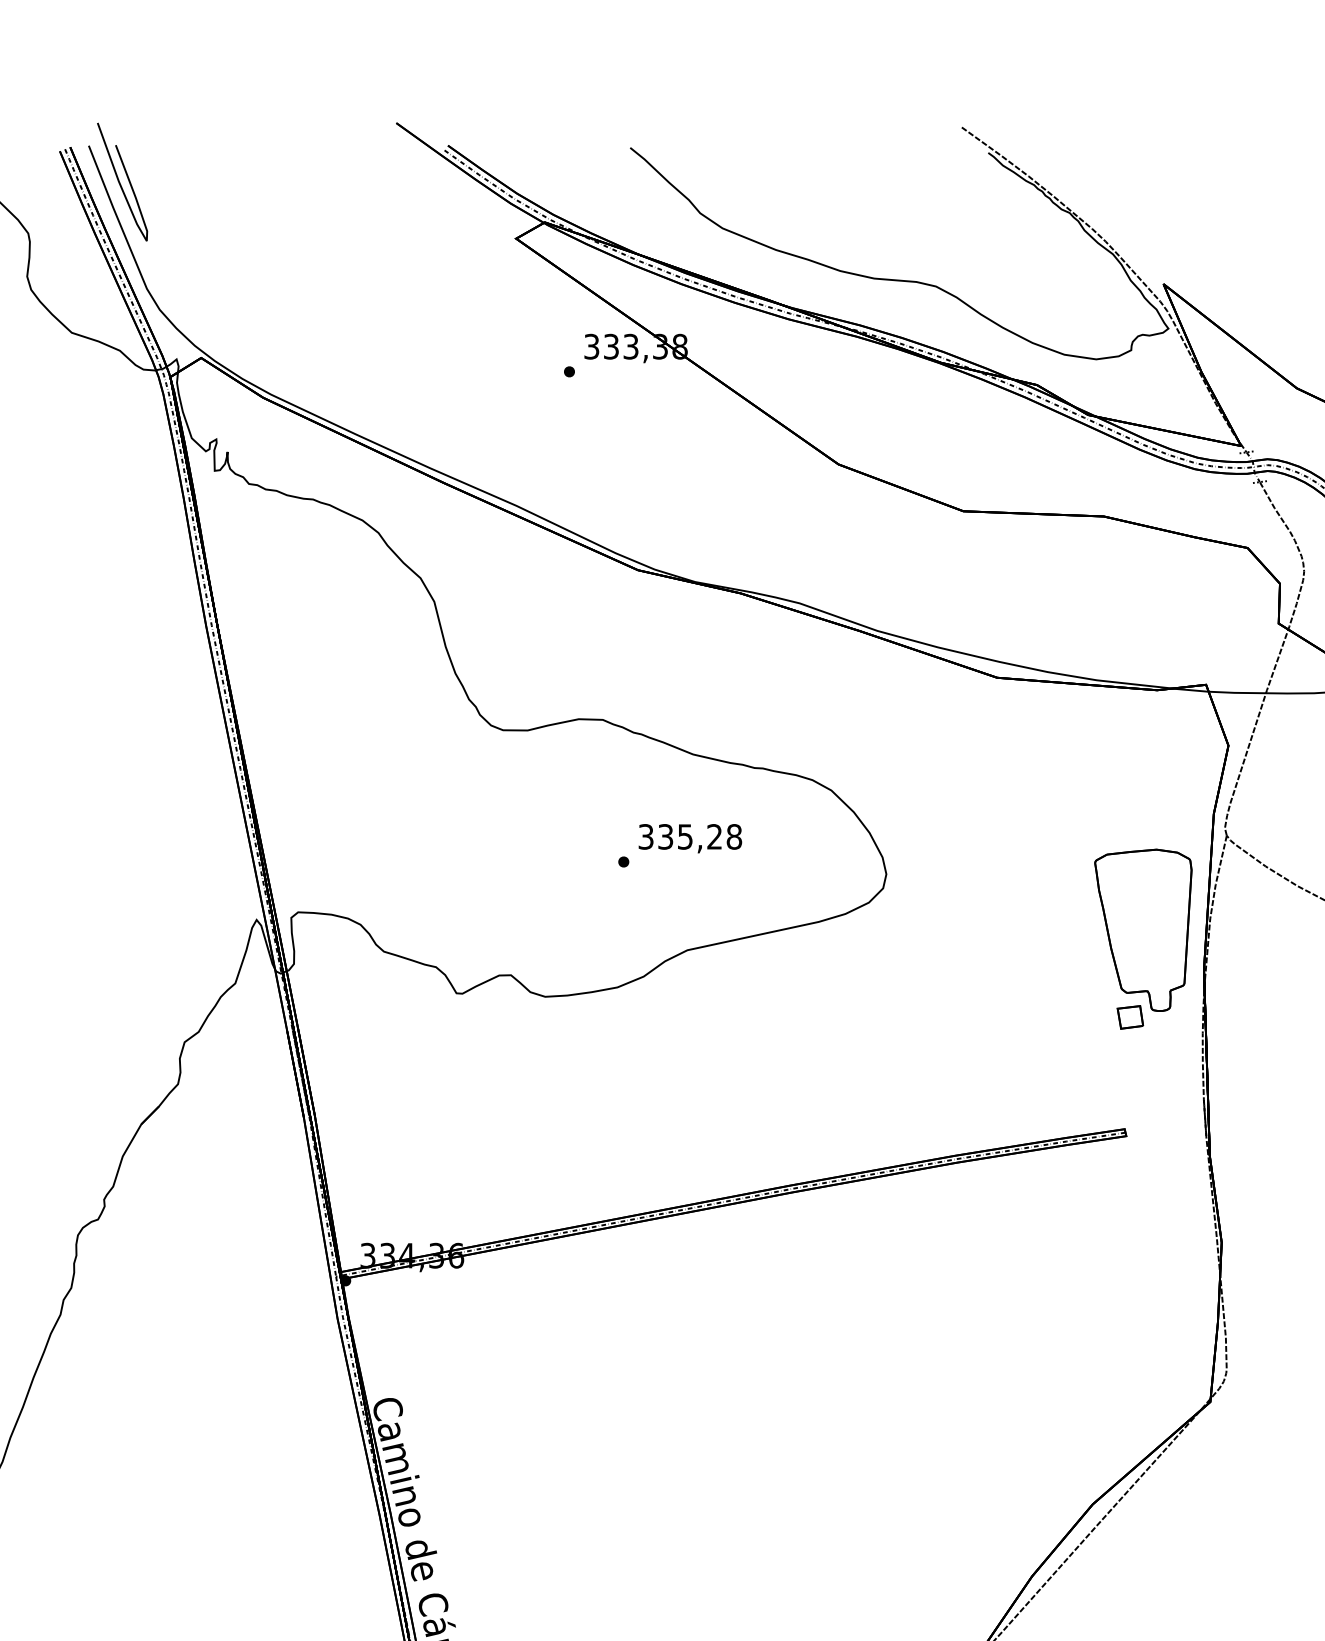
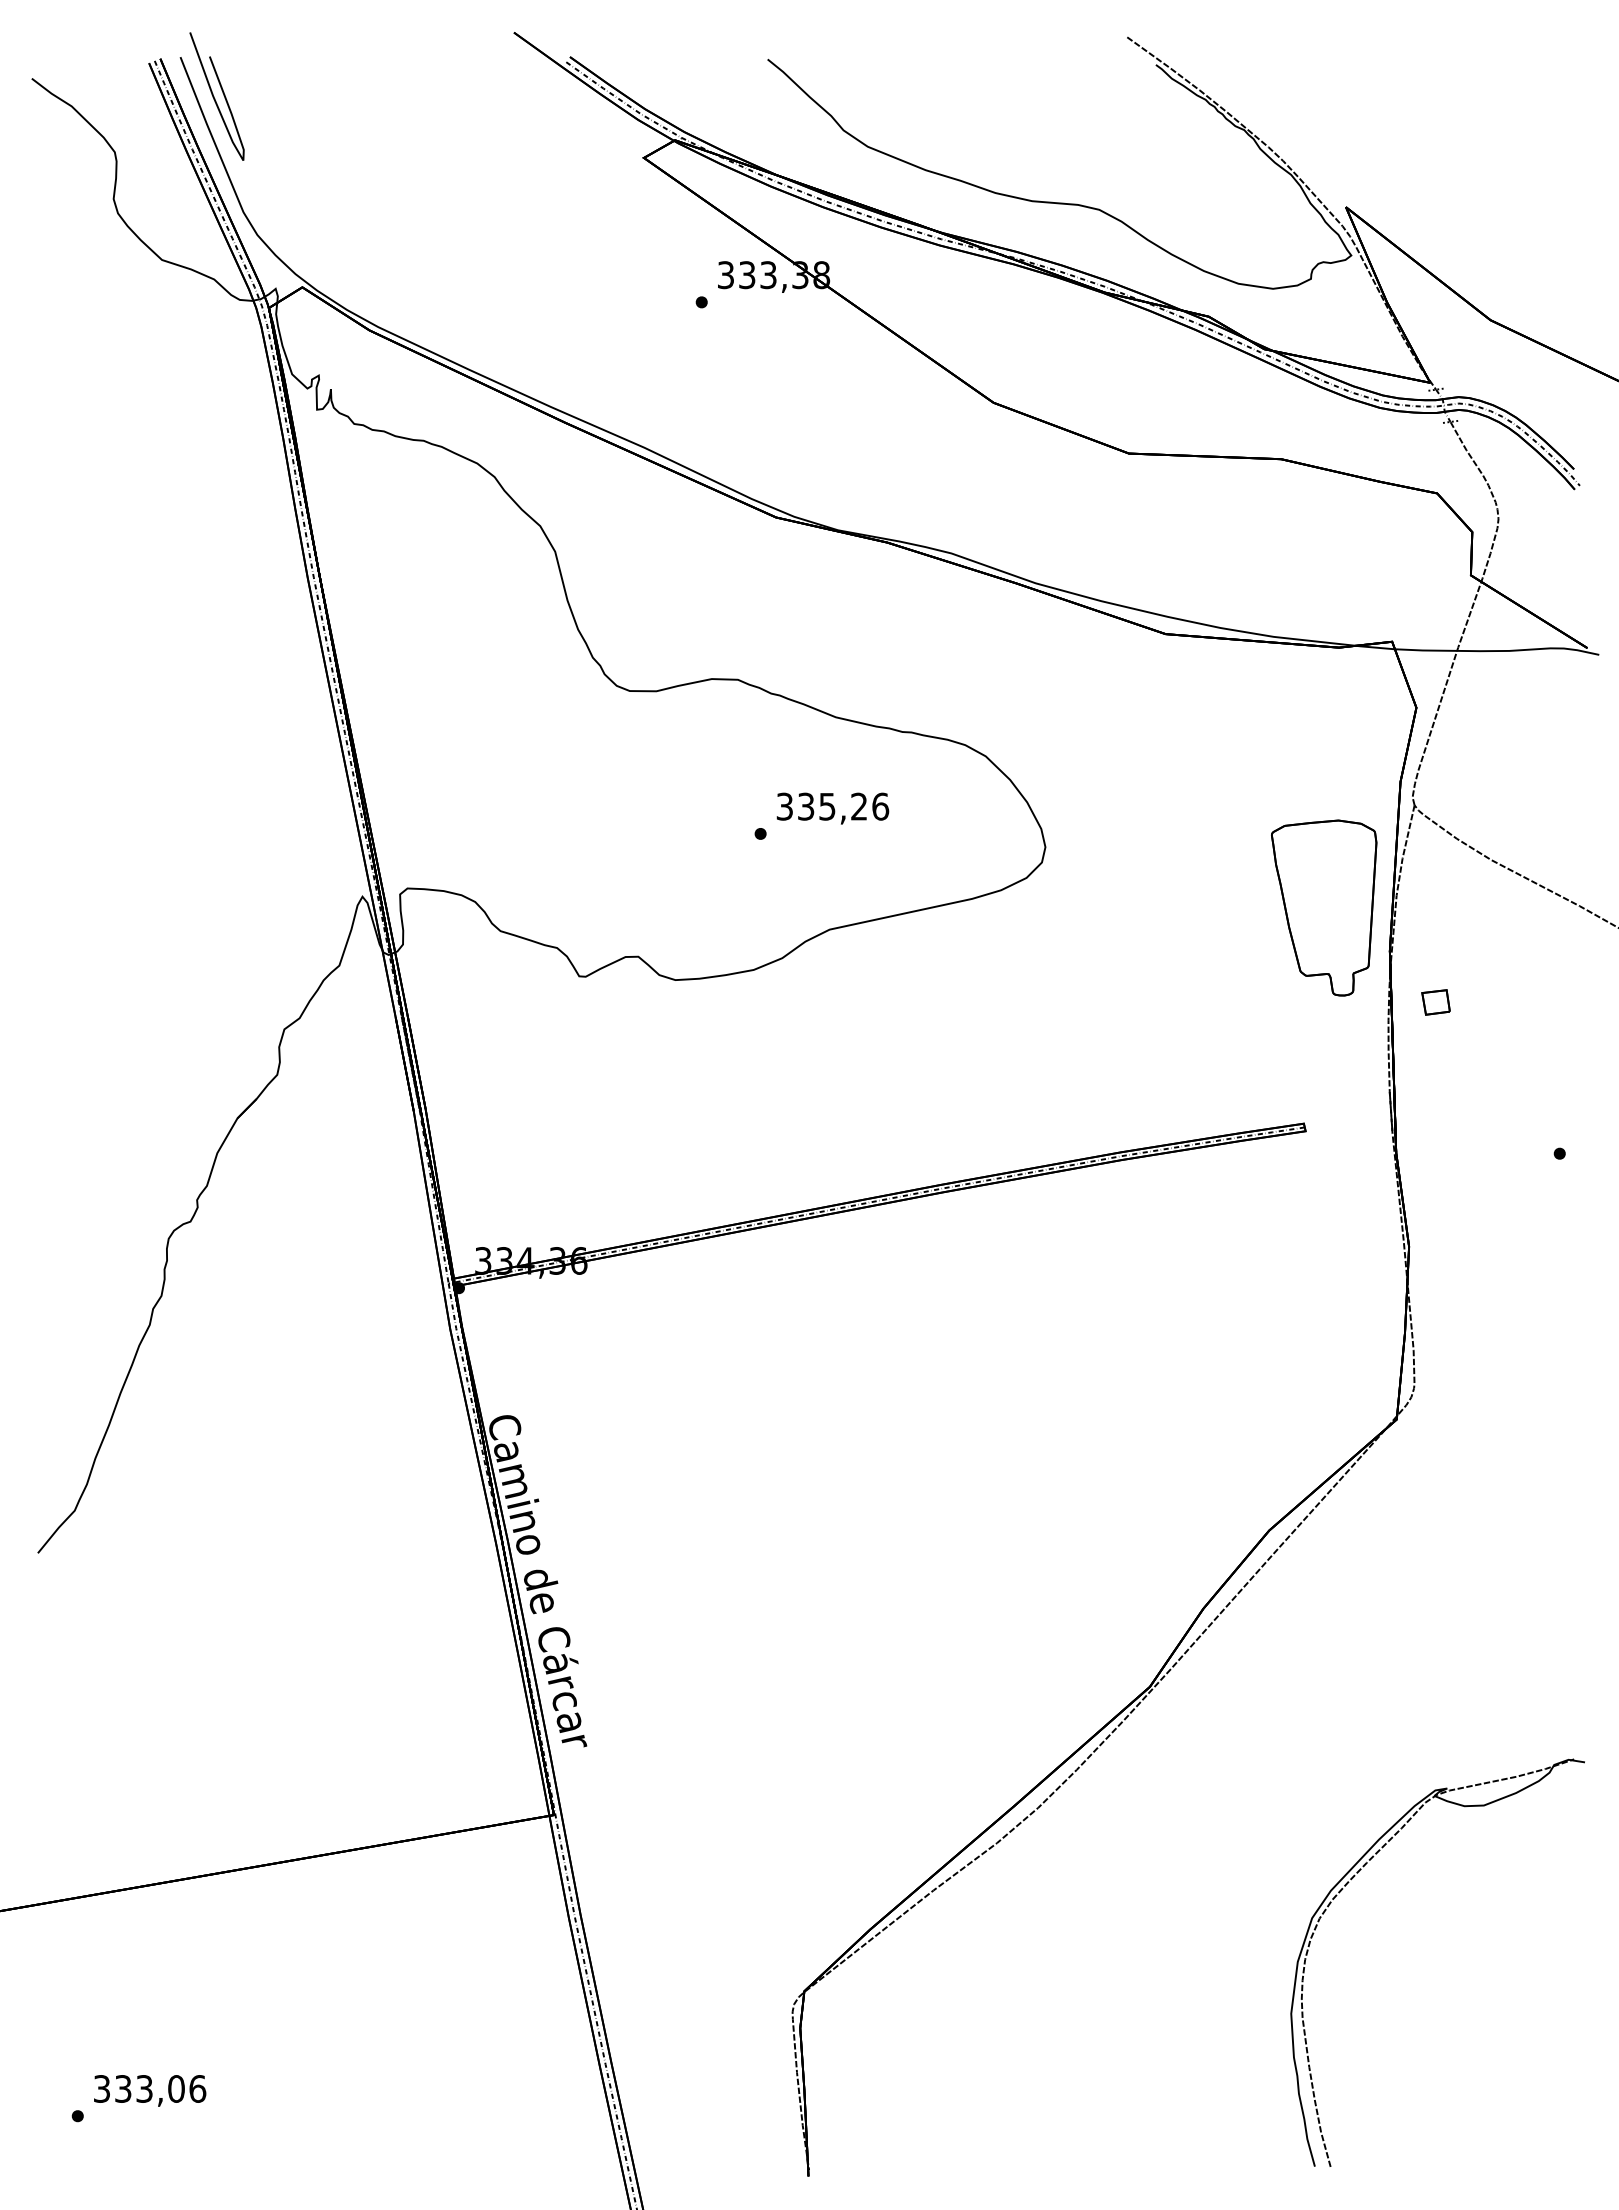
text: (734, 836) -> (880, 806), 335,28 -> 335,26
part: (1129, 1017) -> (1435, 1002), moved

